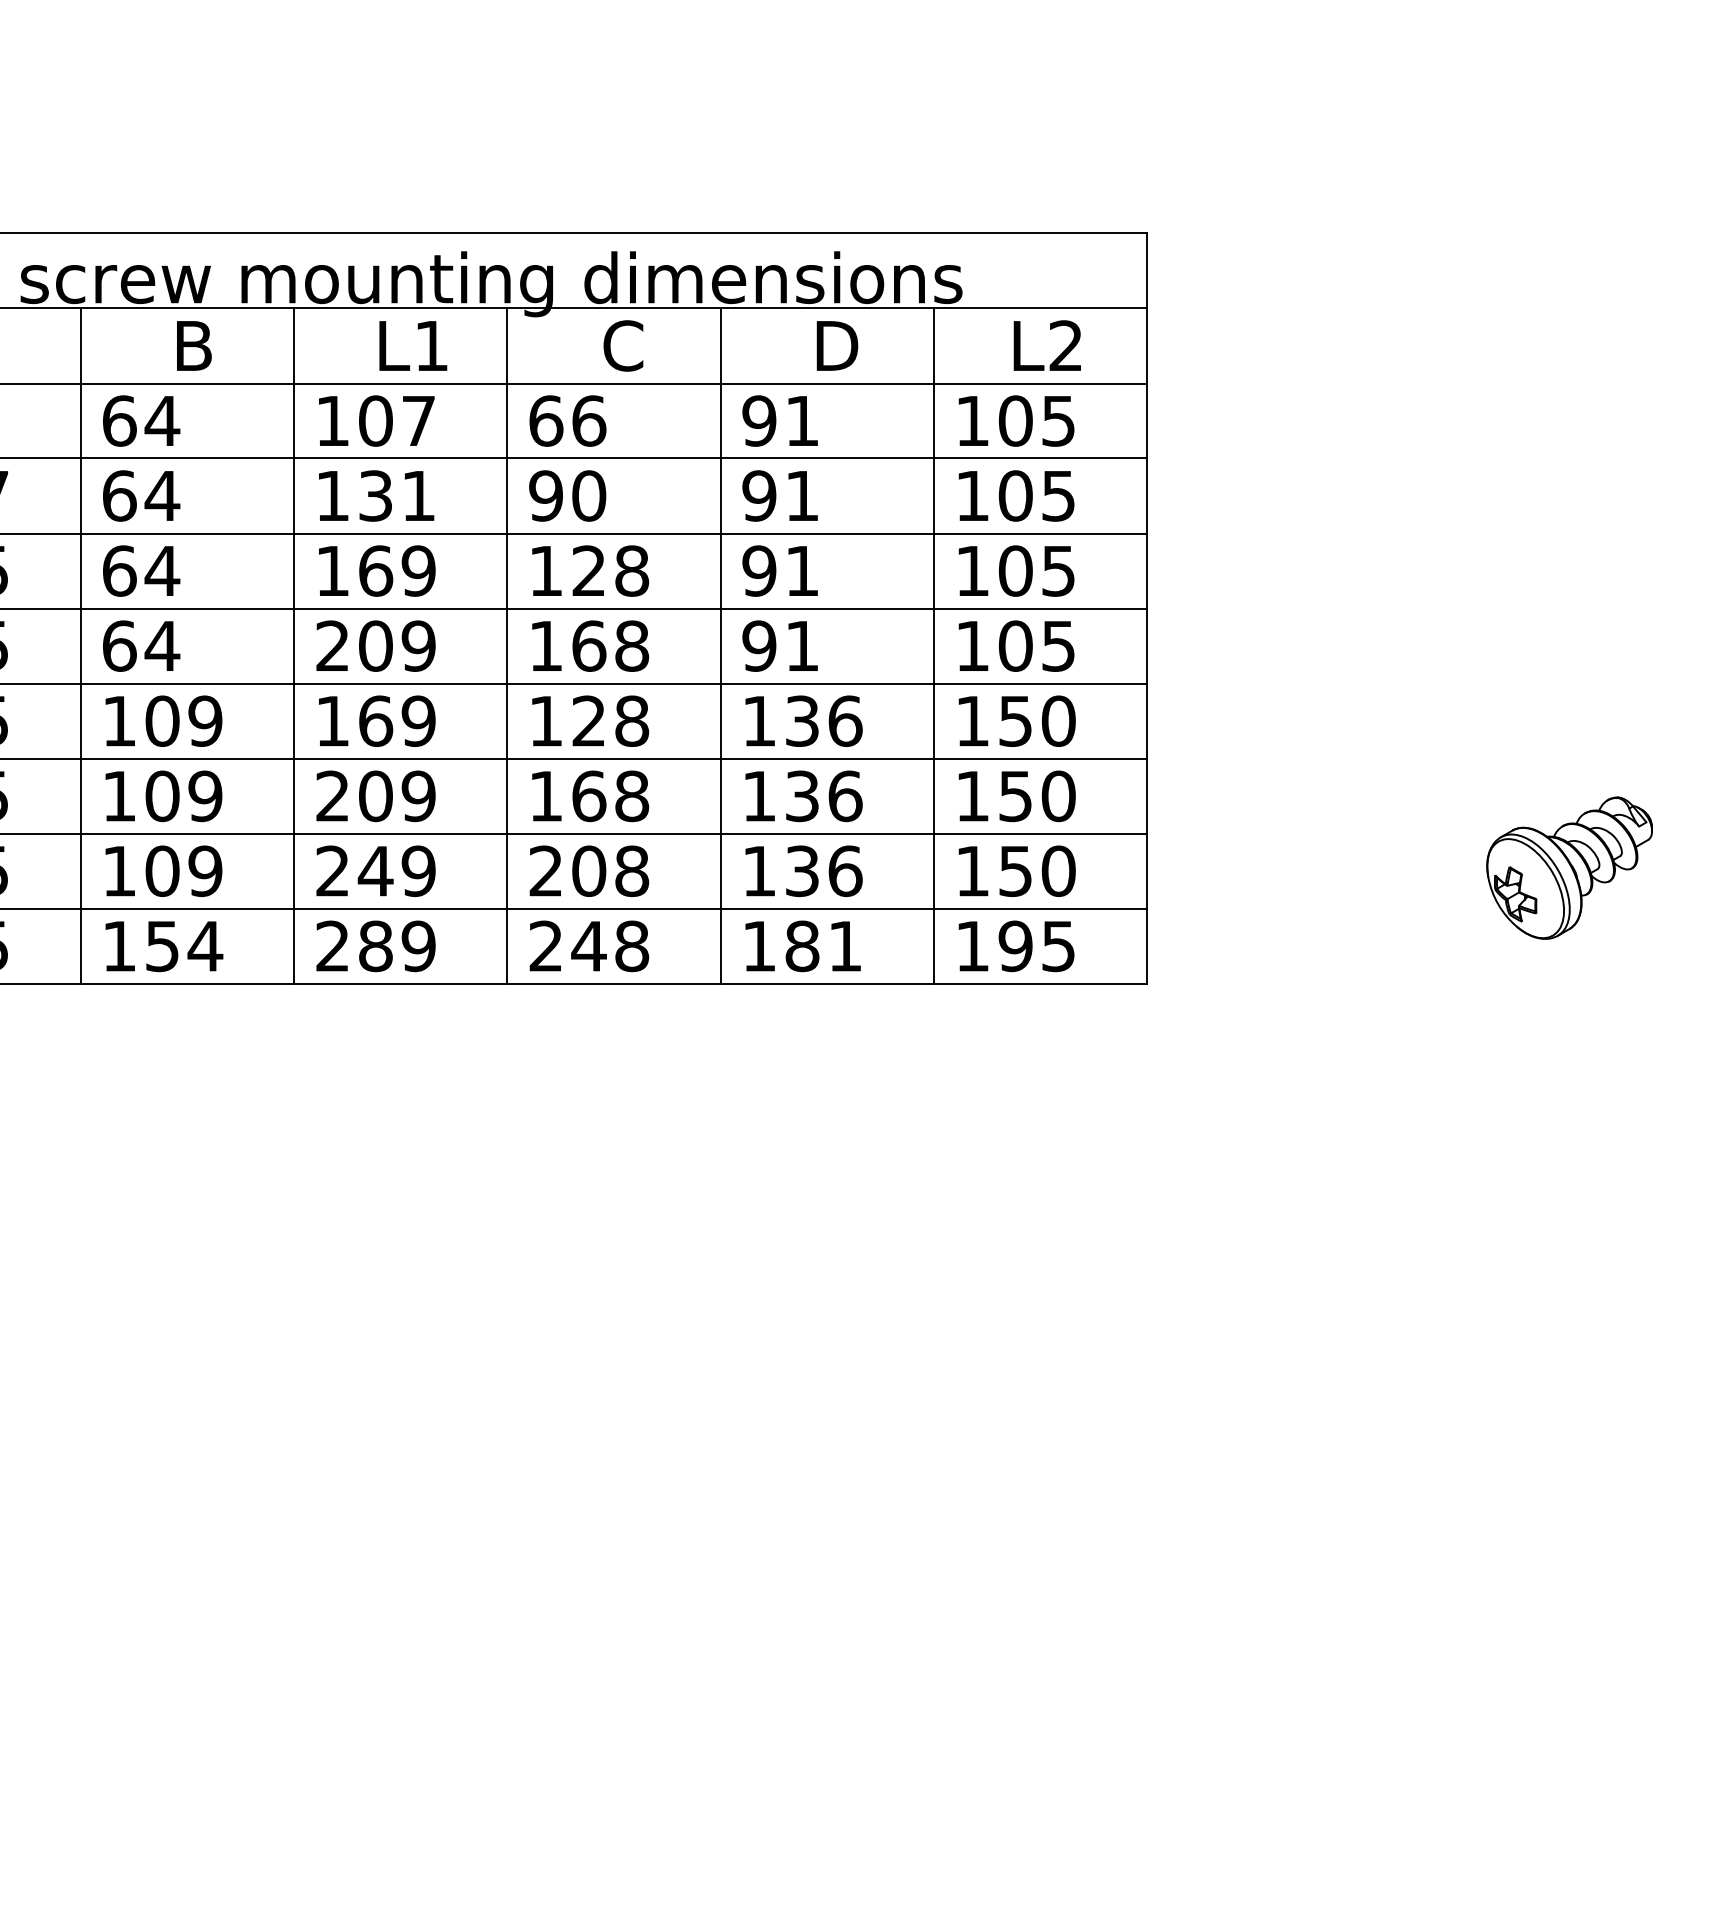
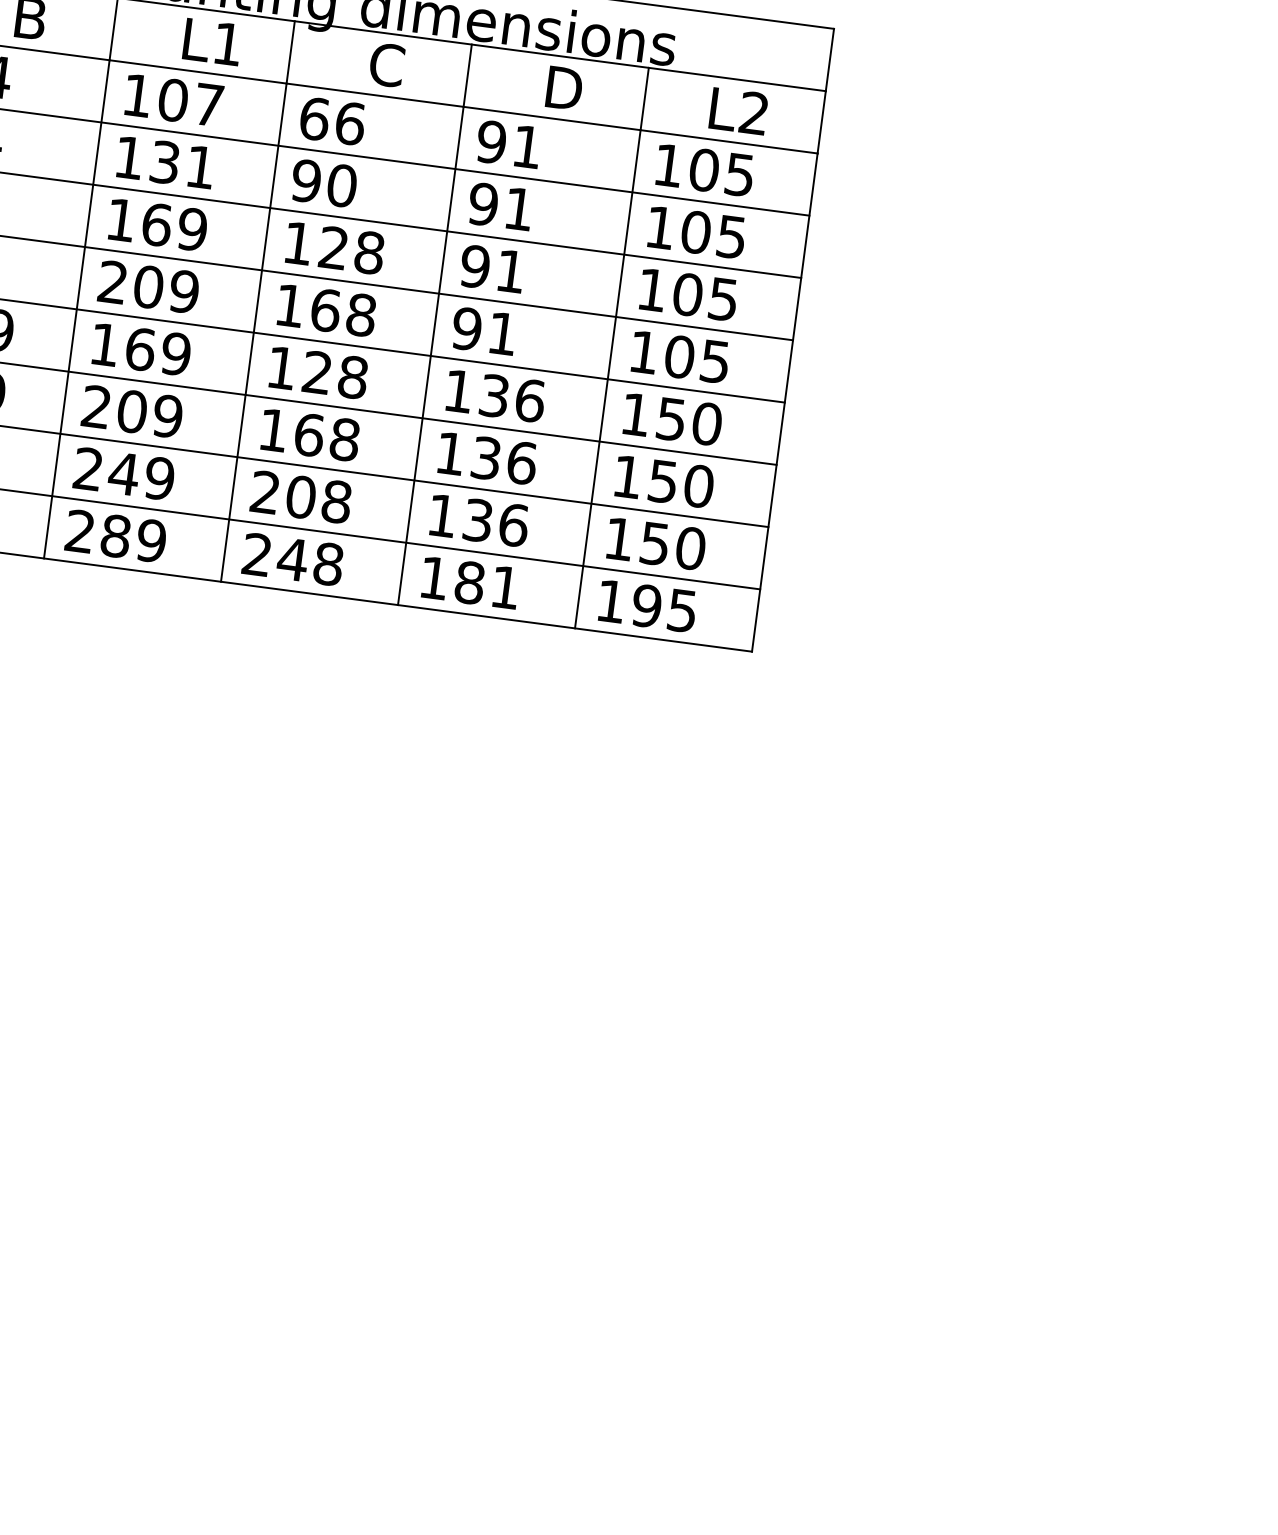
part: (1569, 867) -> (1115, 601), removed

